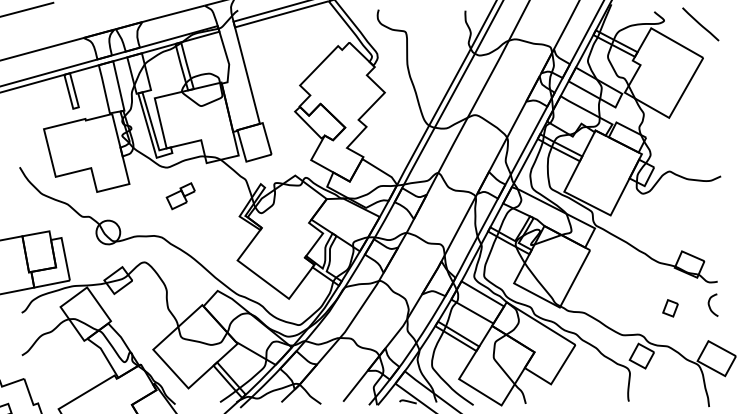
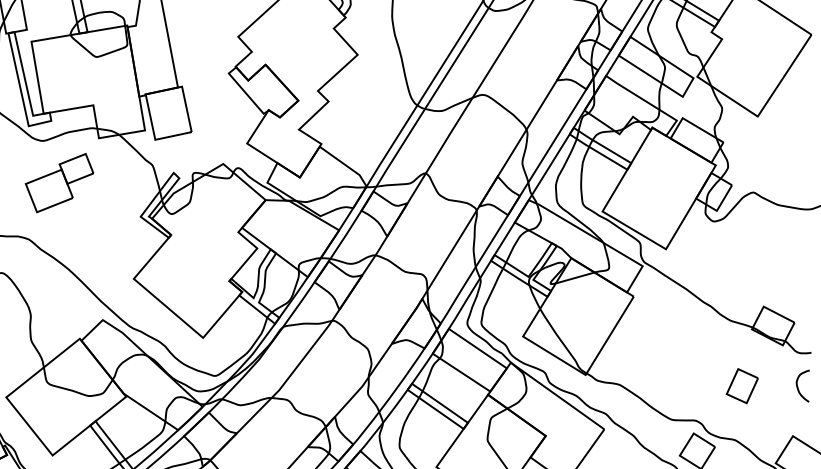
part: (180, 195) -> (58, 181), size x1.67
part: (670, 308) -> (742, 386), size x1.43

